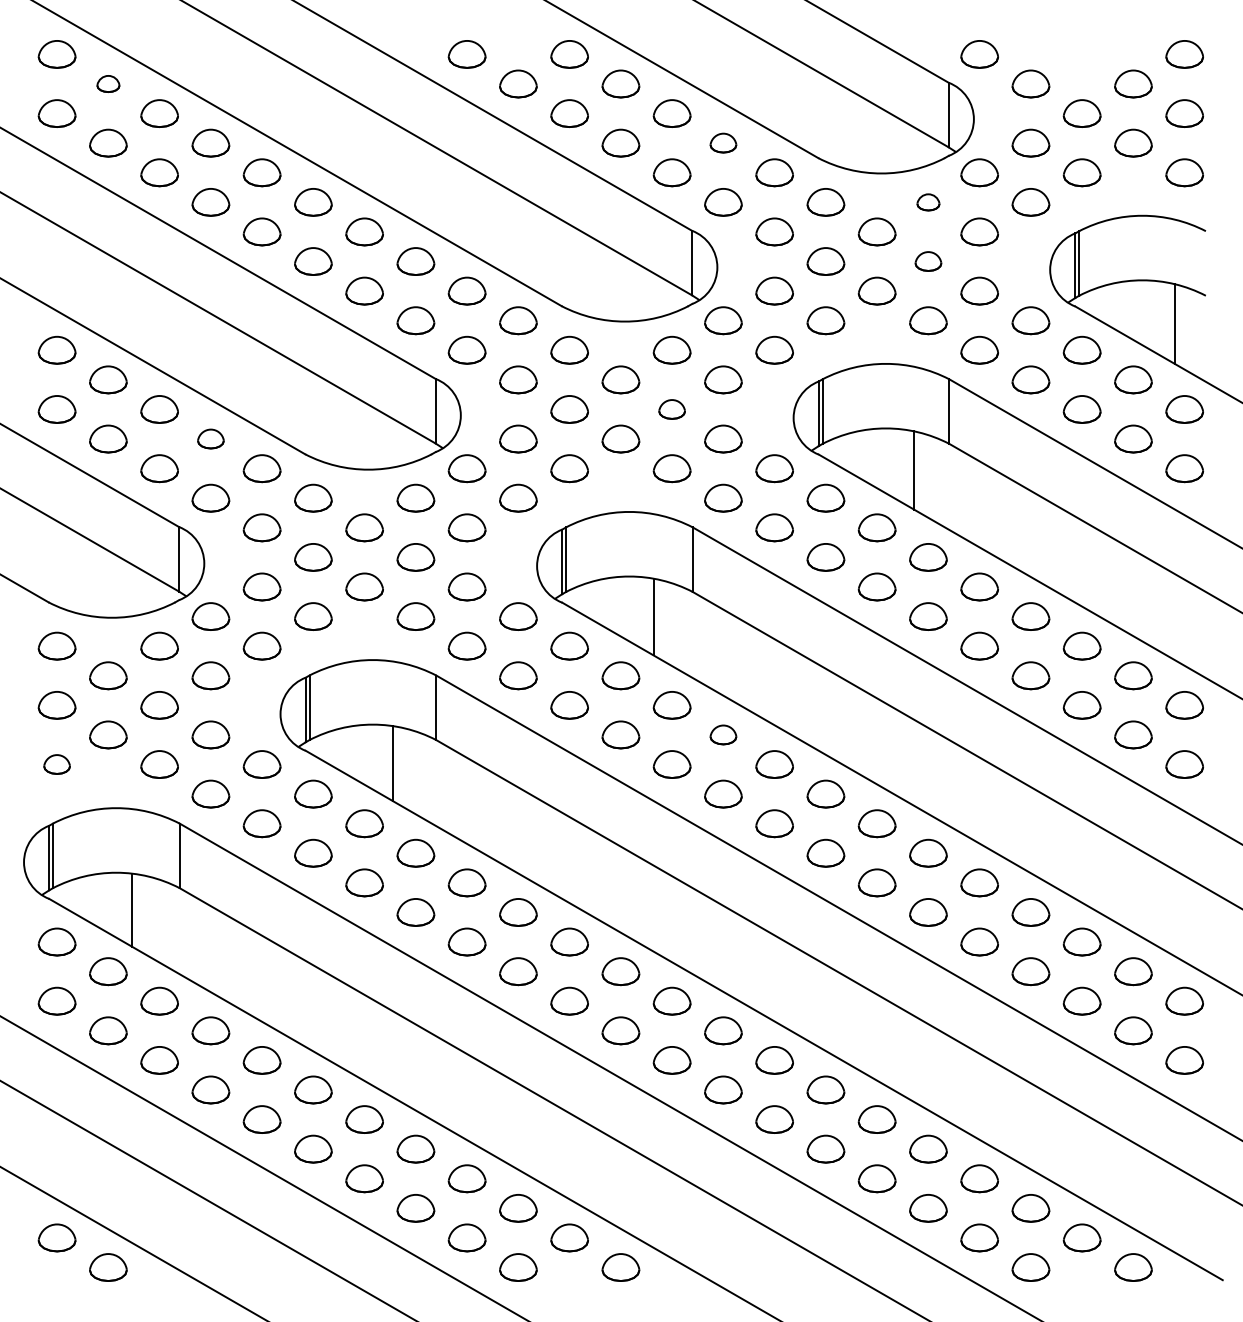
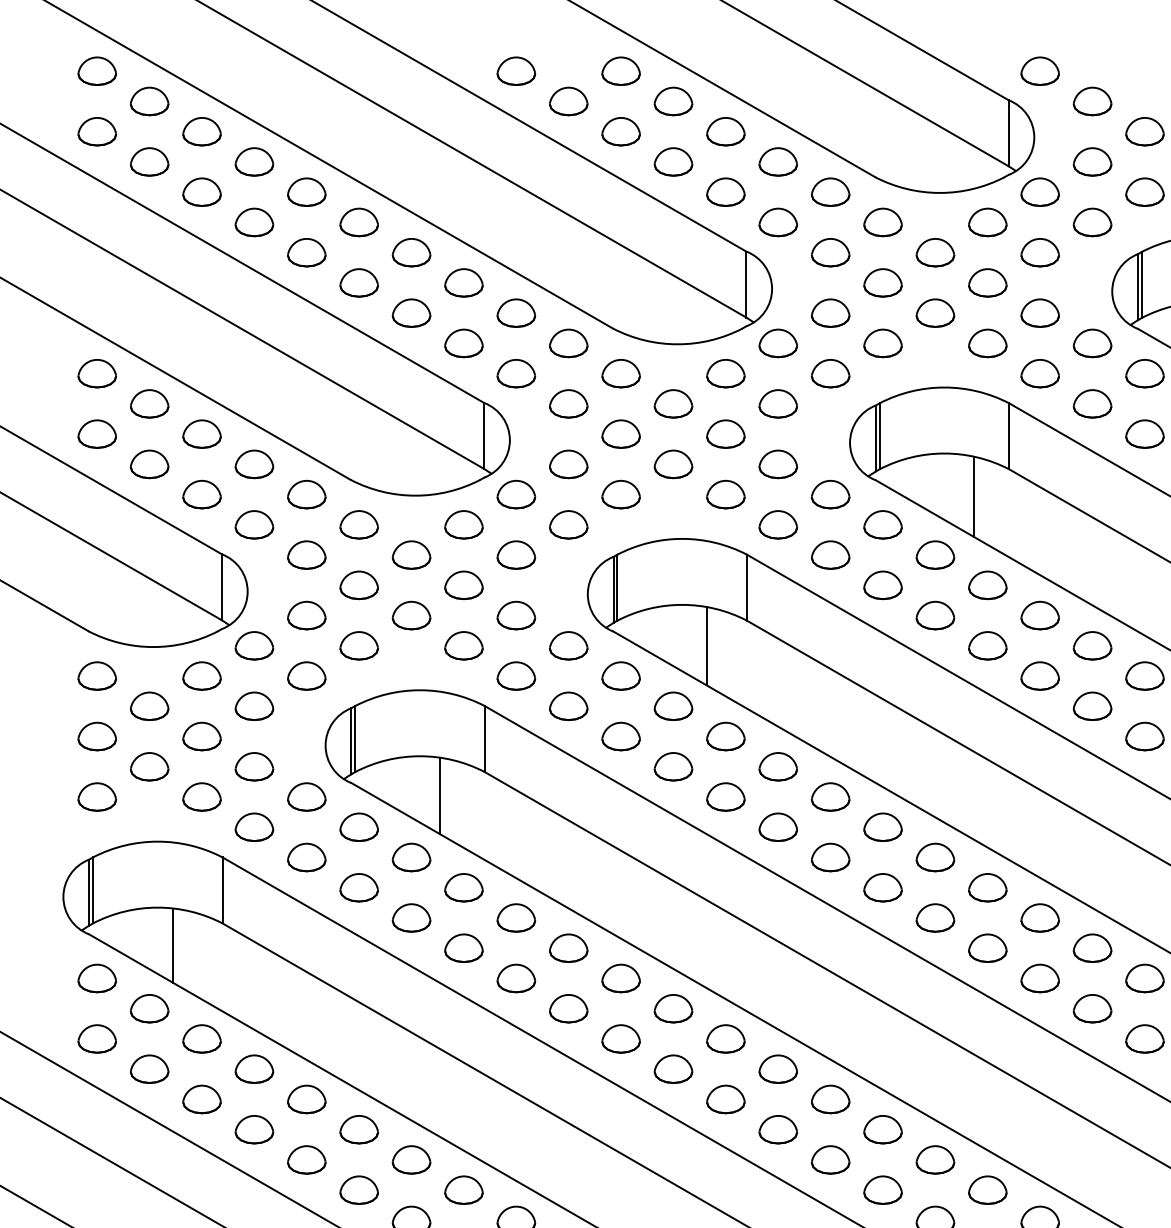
part: (108, 83) -> (149, 100), size x1.67
part: (723, 142) -> (778, 161), size x1.43
part: (928, 202) -> (987, 222), size x1.67
part: (928, 261) -> (987, 282), size x1.43
part: (671, 409) -> (725, 434), size x1.43
part: (210, 438) -> (254, 463), size x1.43
part: (723, 734) -> (778, 766), size x1.43
part: (56, 764) -> (96, 797), size x1.43

